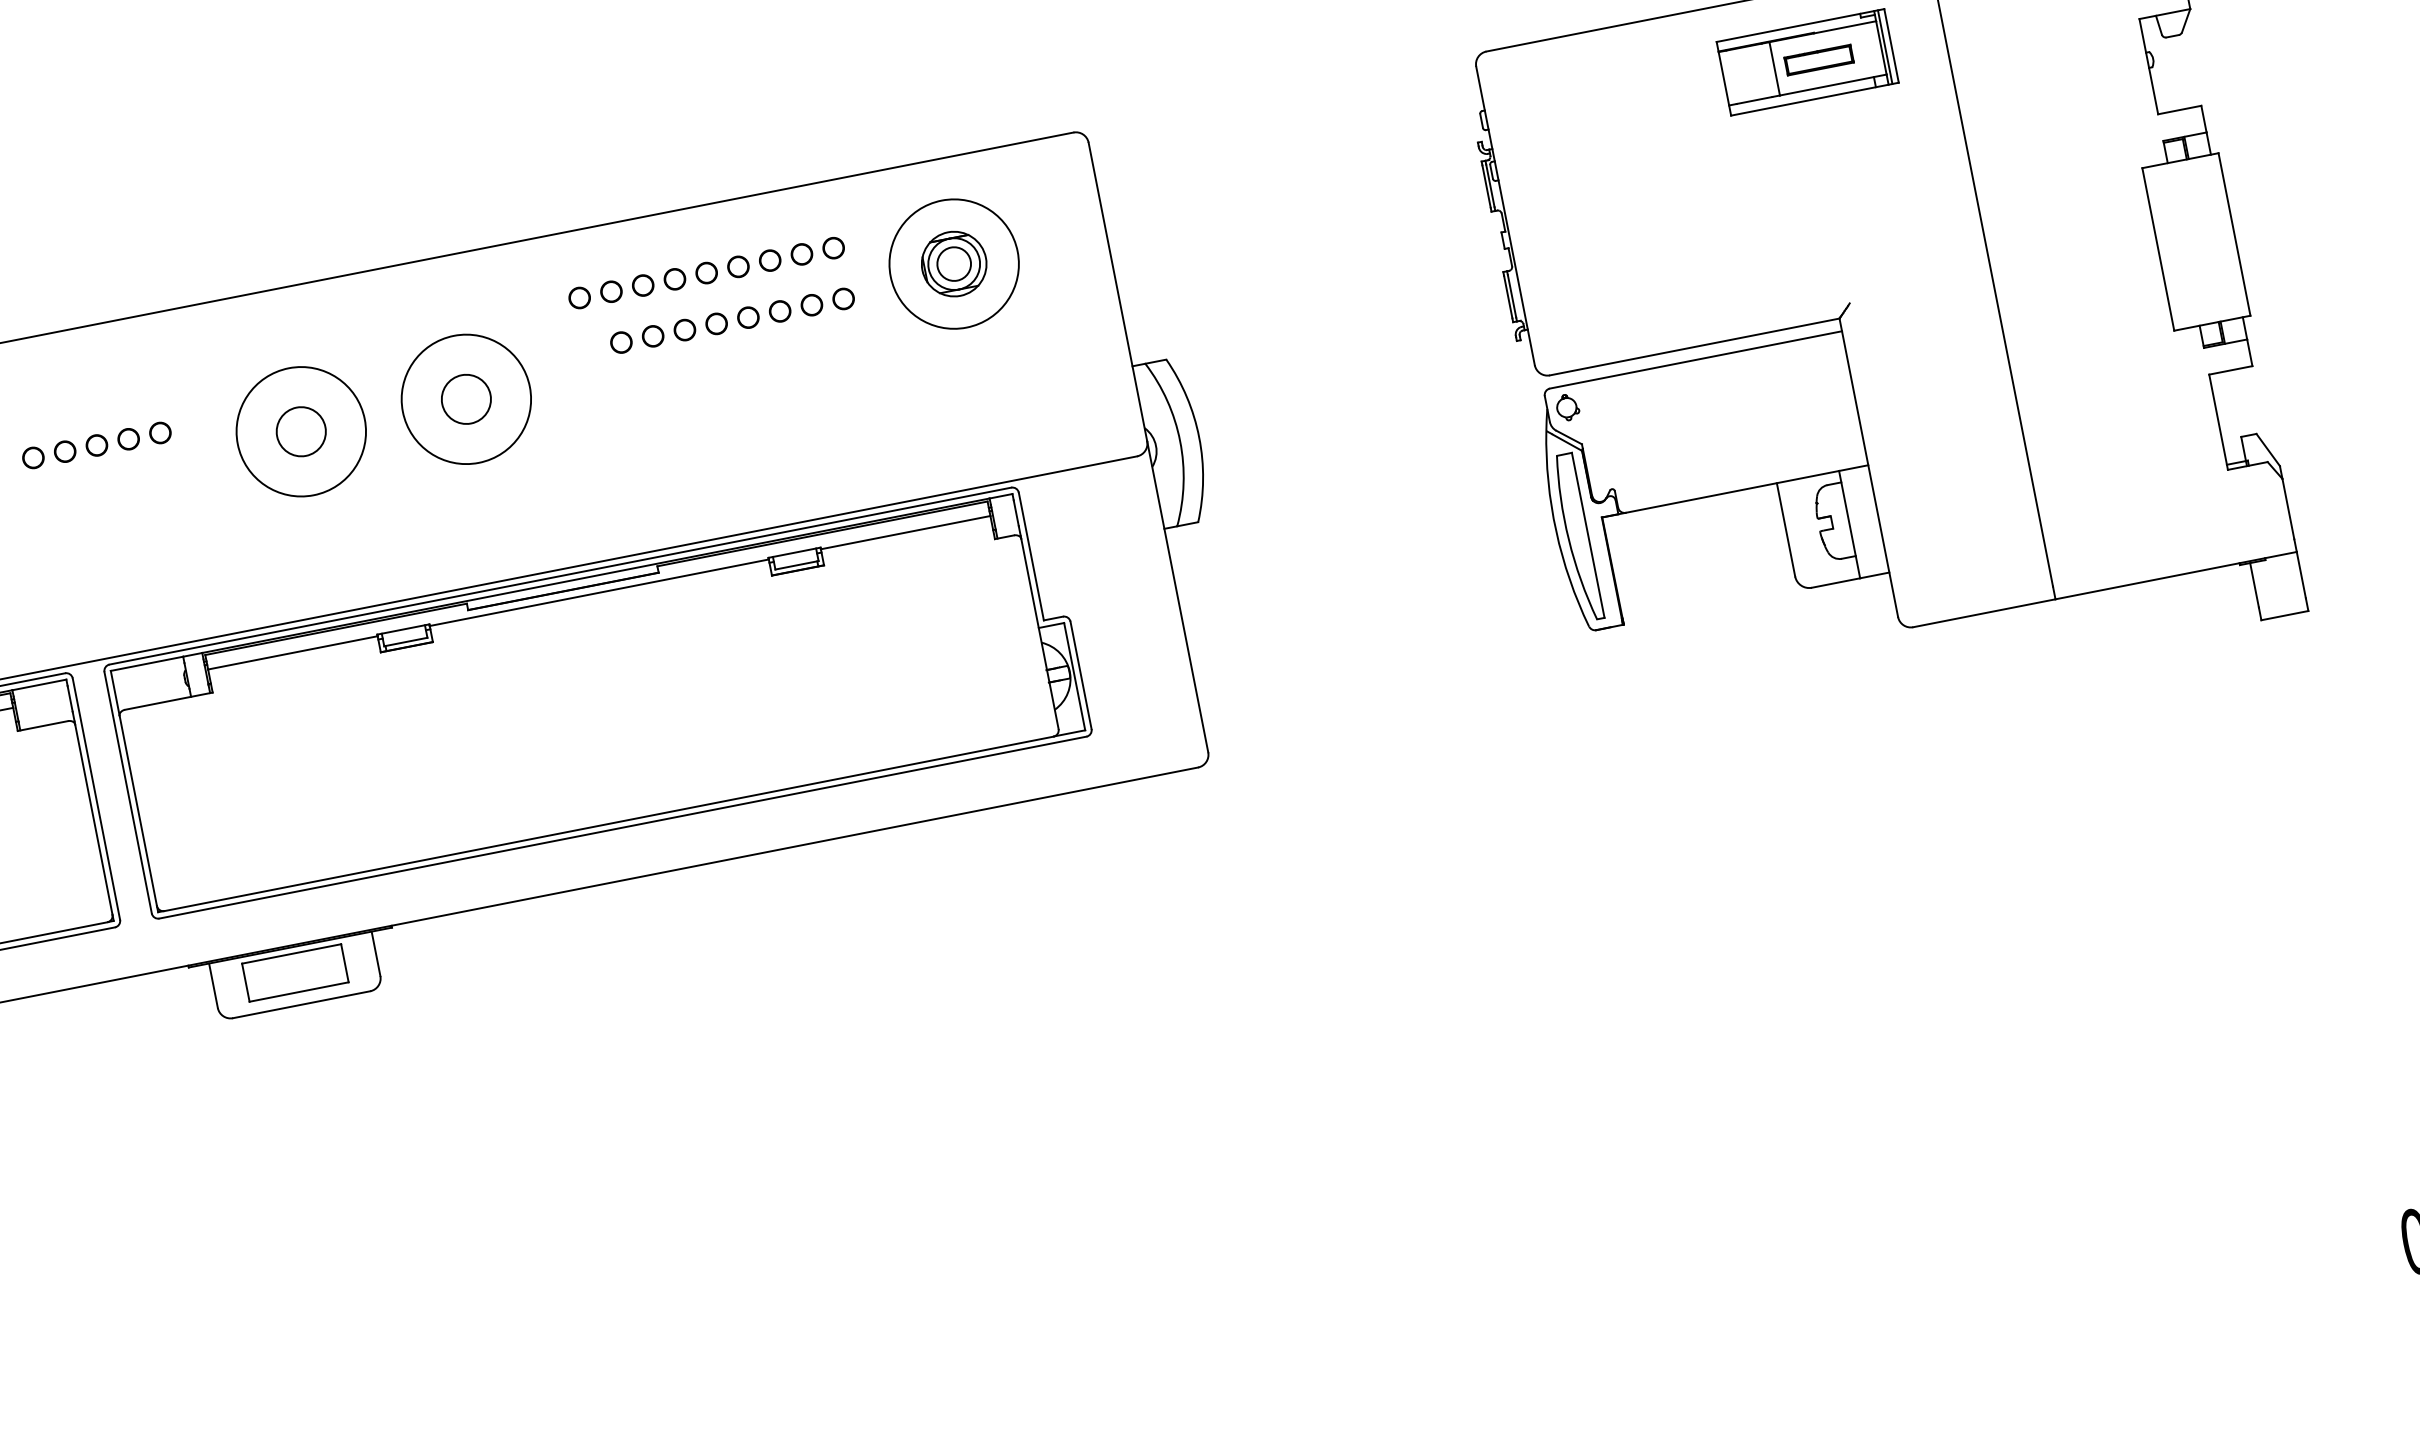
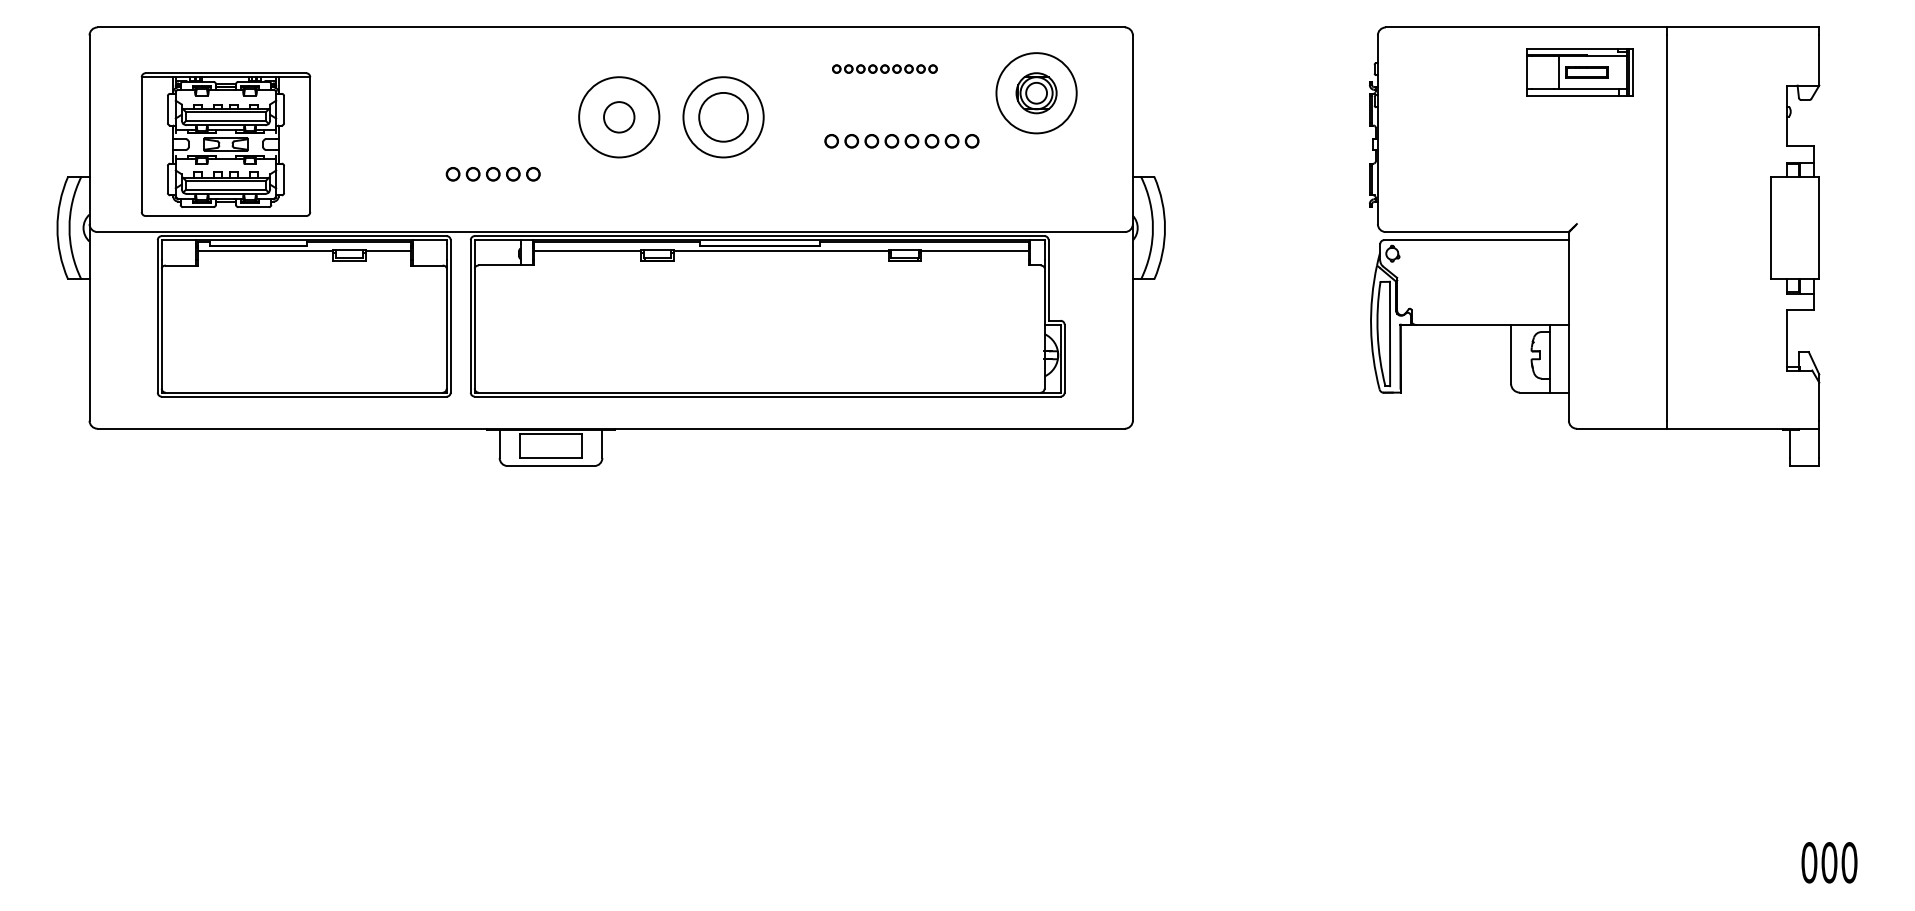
part: (705, 272) -> (884, 68), size x0.6
part: (731, 321) -> (901, 141), moved
circle: (466, 399) -> (723, 117), size x1.6
part: (95, 446) -> (492, 174), moved

